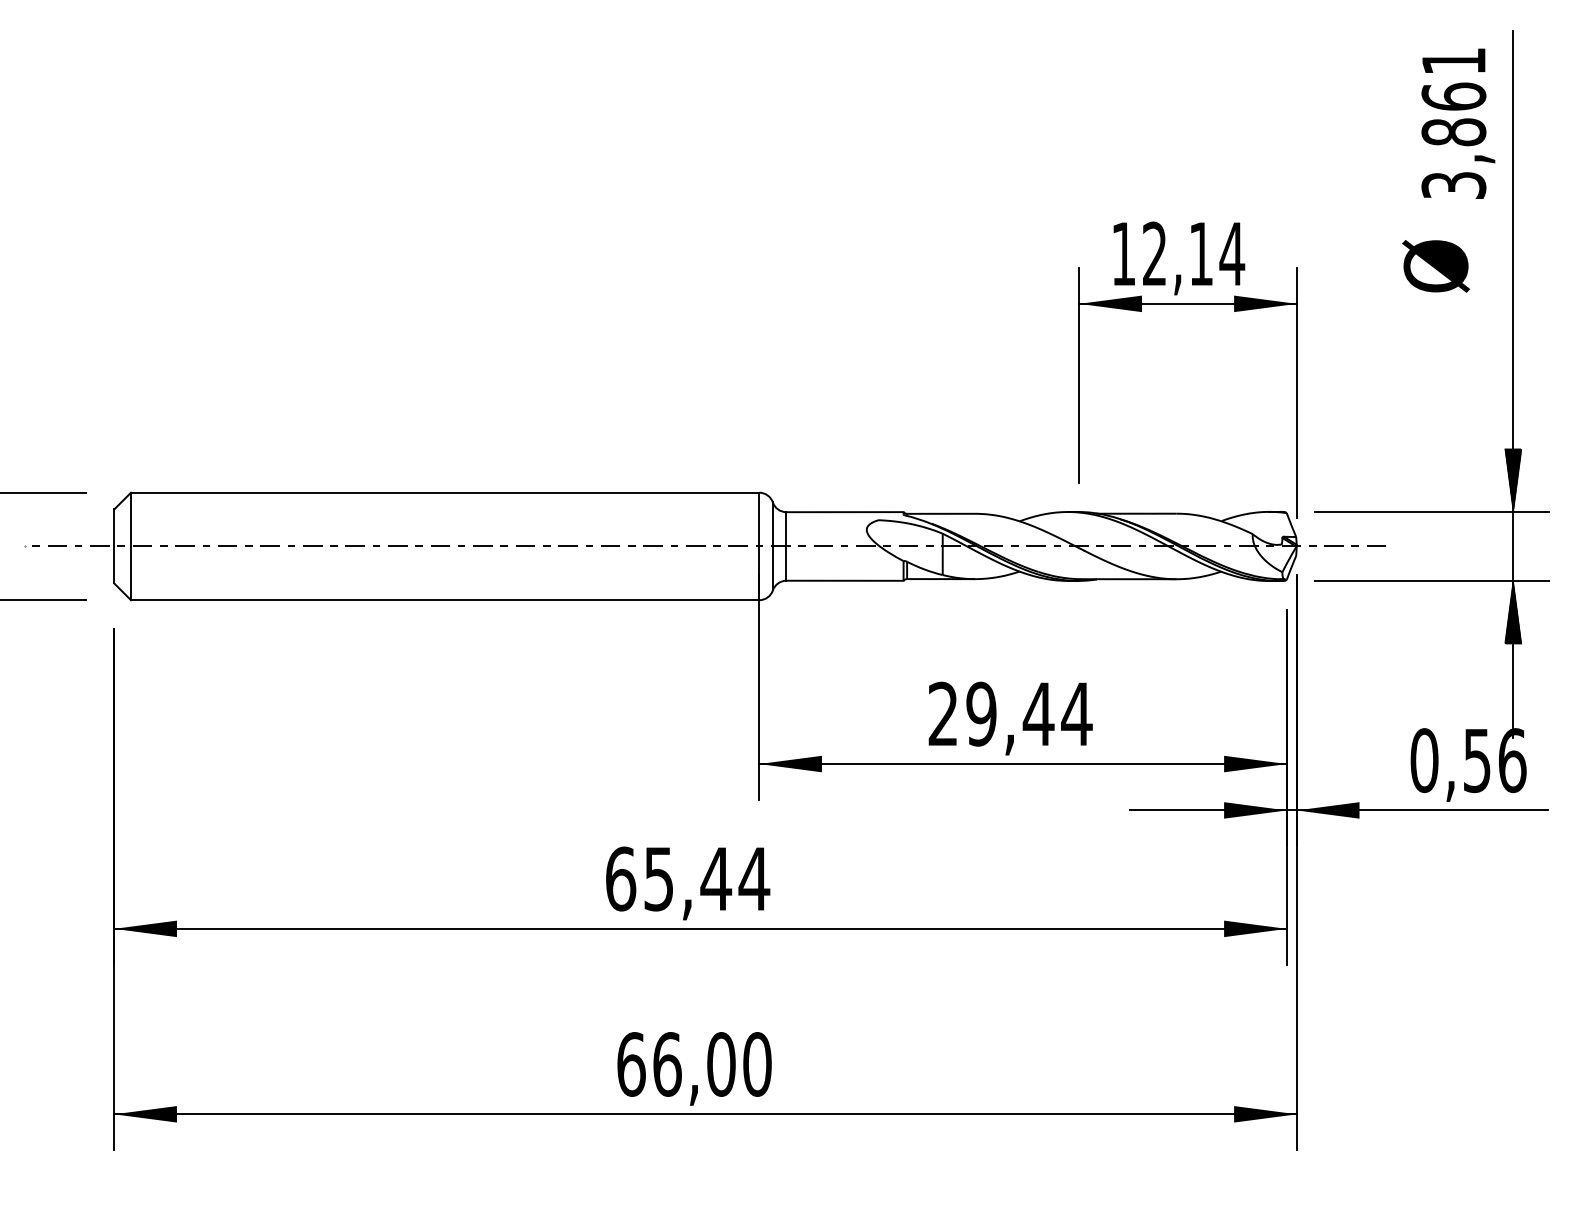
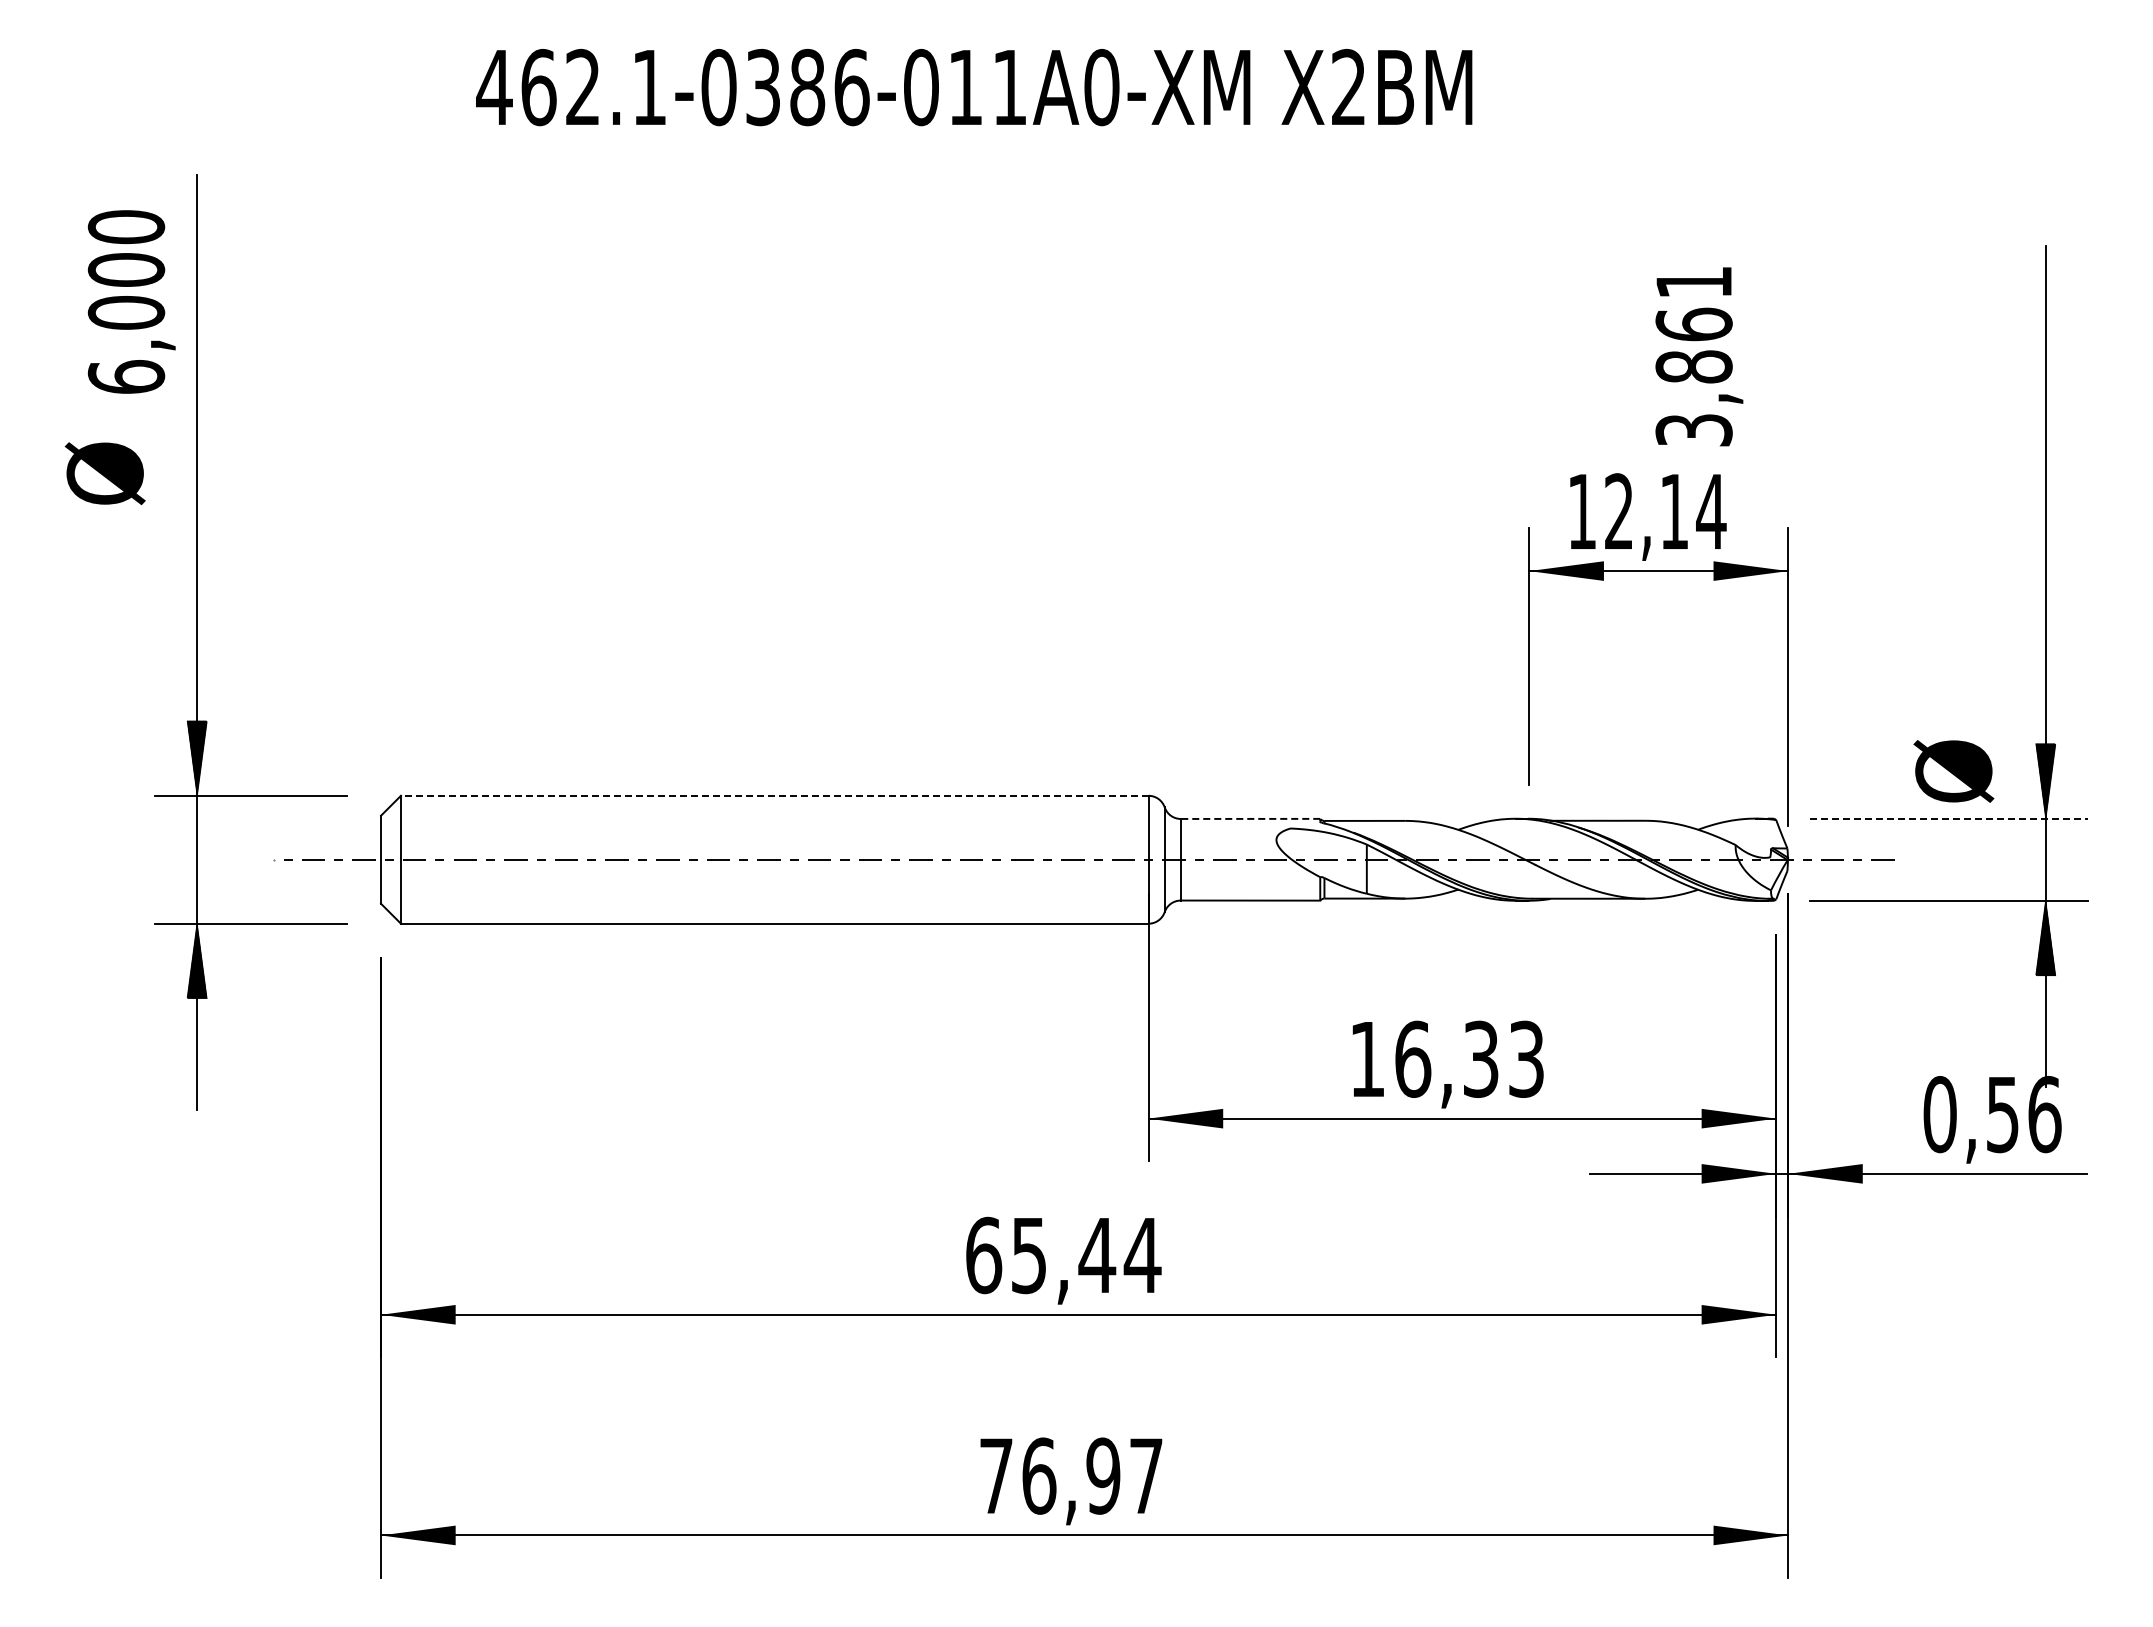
text: (1458, 123) -> (1699, 356), moved
text: (1435, 266) -> (1953, 771), moved
line: (444, 492) -> (774, 795), solid -> dashed
line: (844, 511) -> (1250, 818), solid -> dashed
line: (1432, 511) -> (1949, 818), solid -> dashed
text: (1010, 713) -> (1447, 1058), 29,44 -> 16,33
text: (694, 1063) -> (1071, 1475), 66,00 -> 76,97

